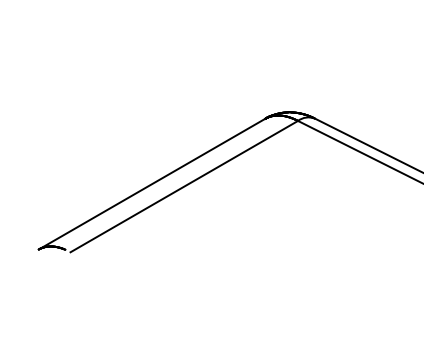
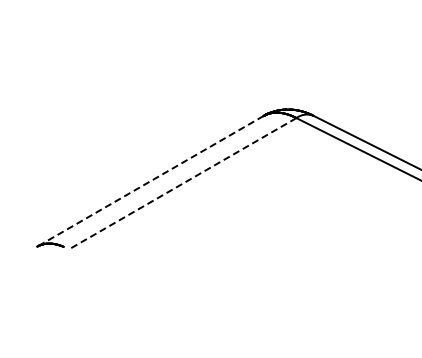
line: (152, 184) -> (150, 181), solid -> dashed
line: (183, 186) -> (181, 183), solid -> dashed

